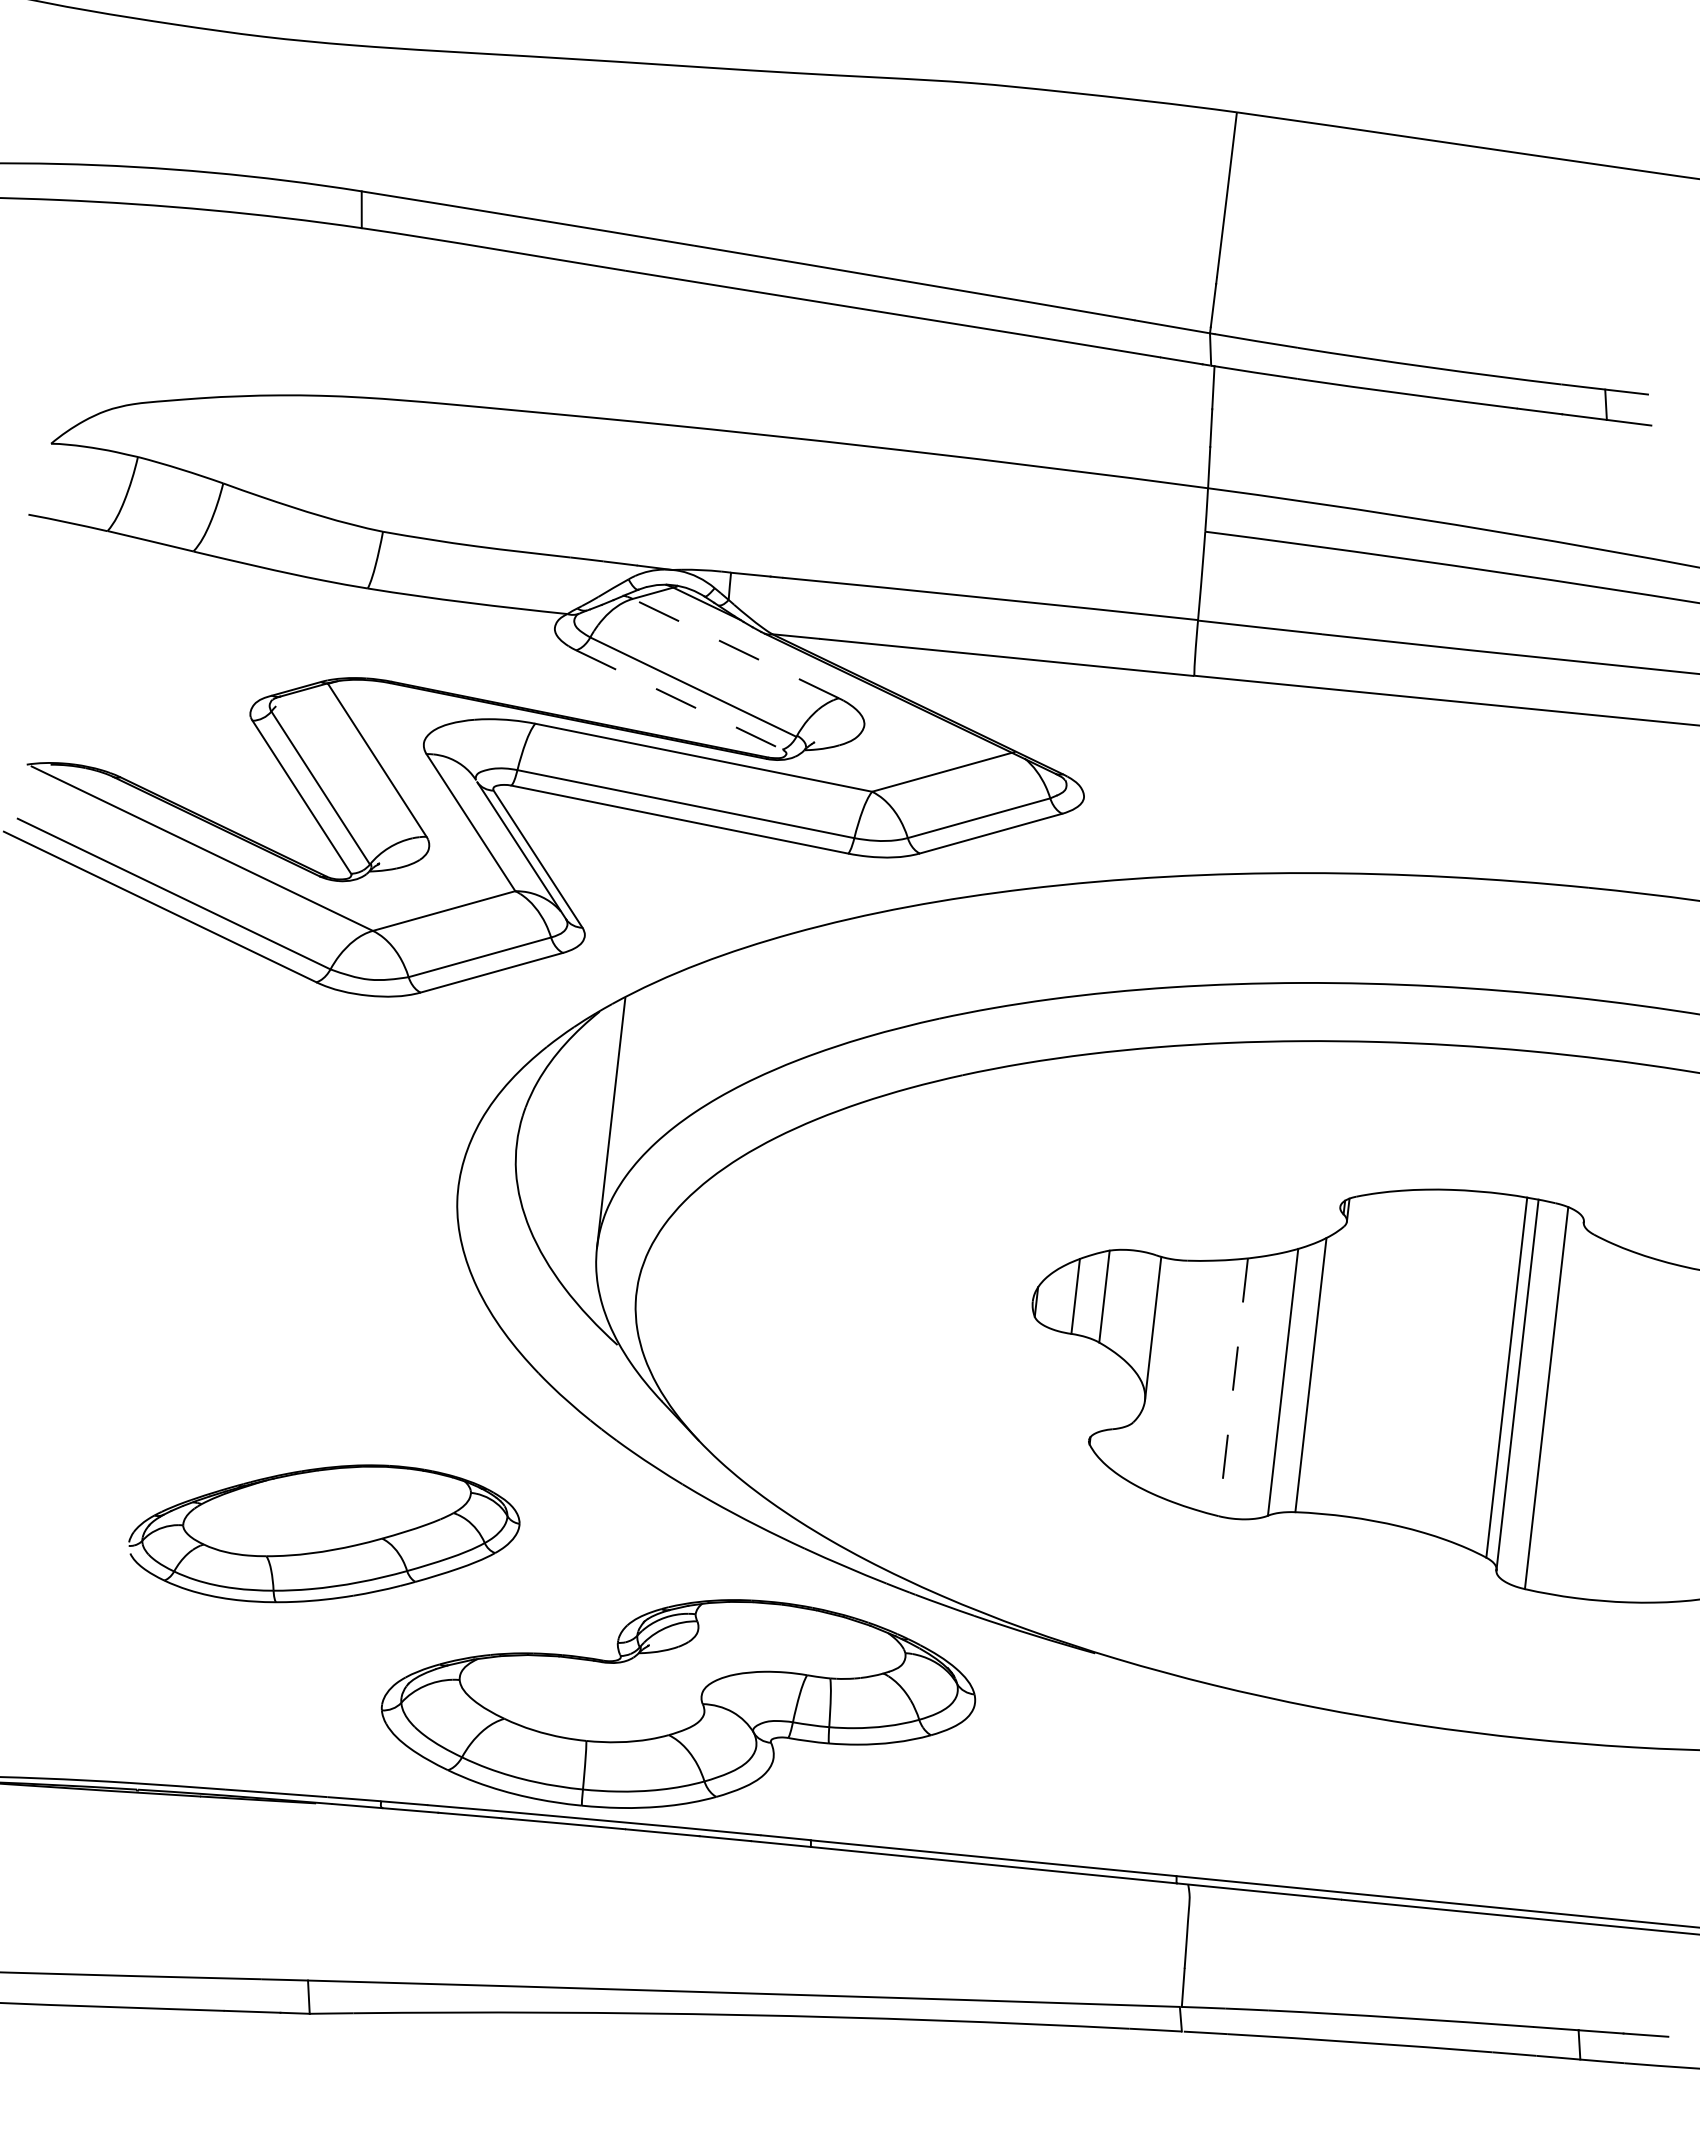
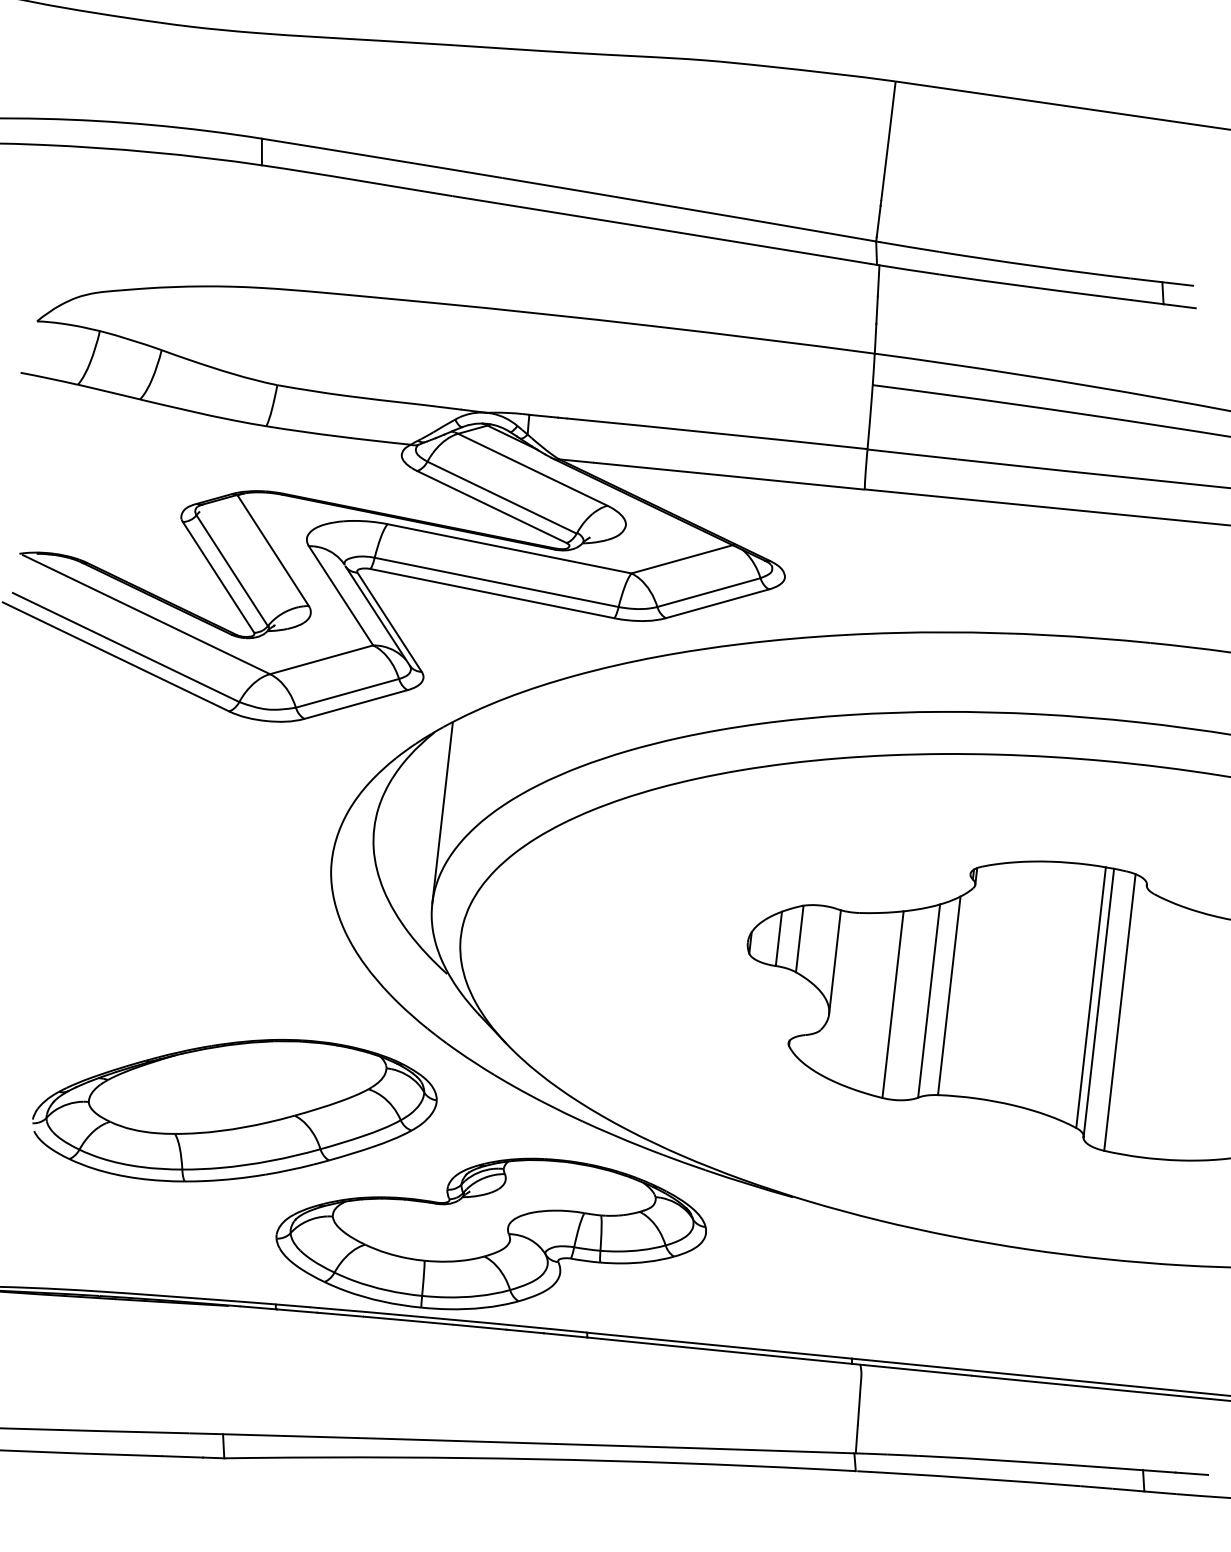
line: (735, 648) -> (532, 469), dashed -> solid
line: (679, 700) -> (492, 507), dashed -> solid
line: (1233, 1387) -> (893, 1004), dashed -> solid
part: (324, 1533) -> (234, 1110), size x1.43

